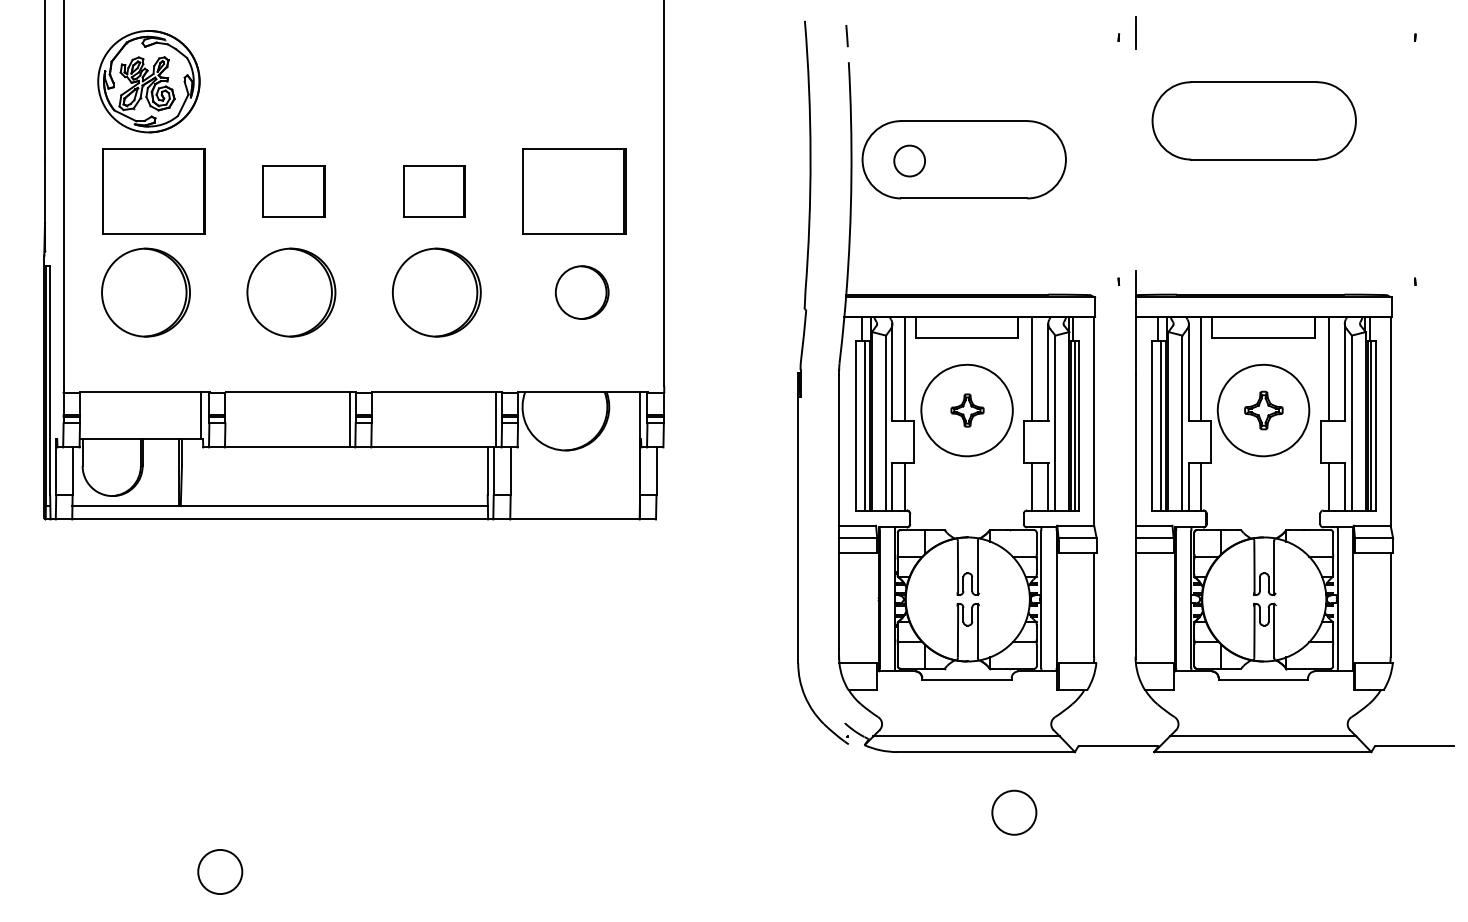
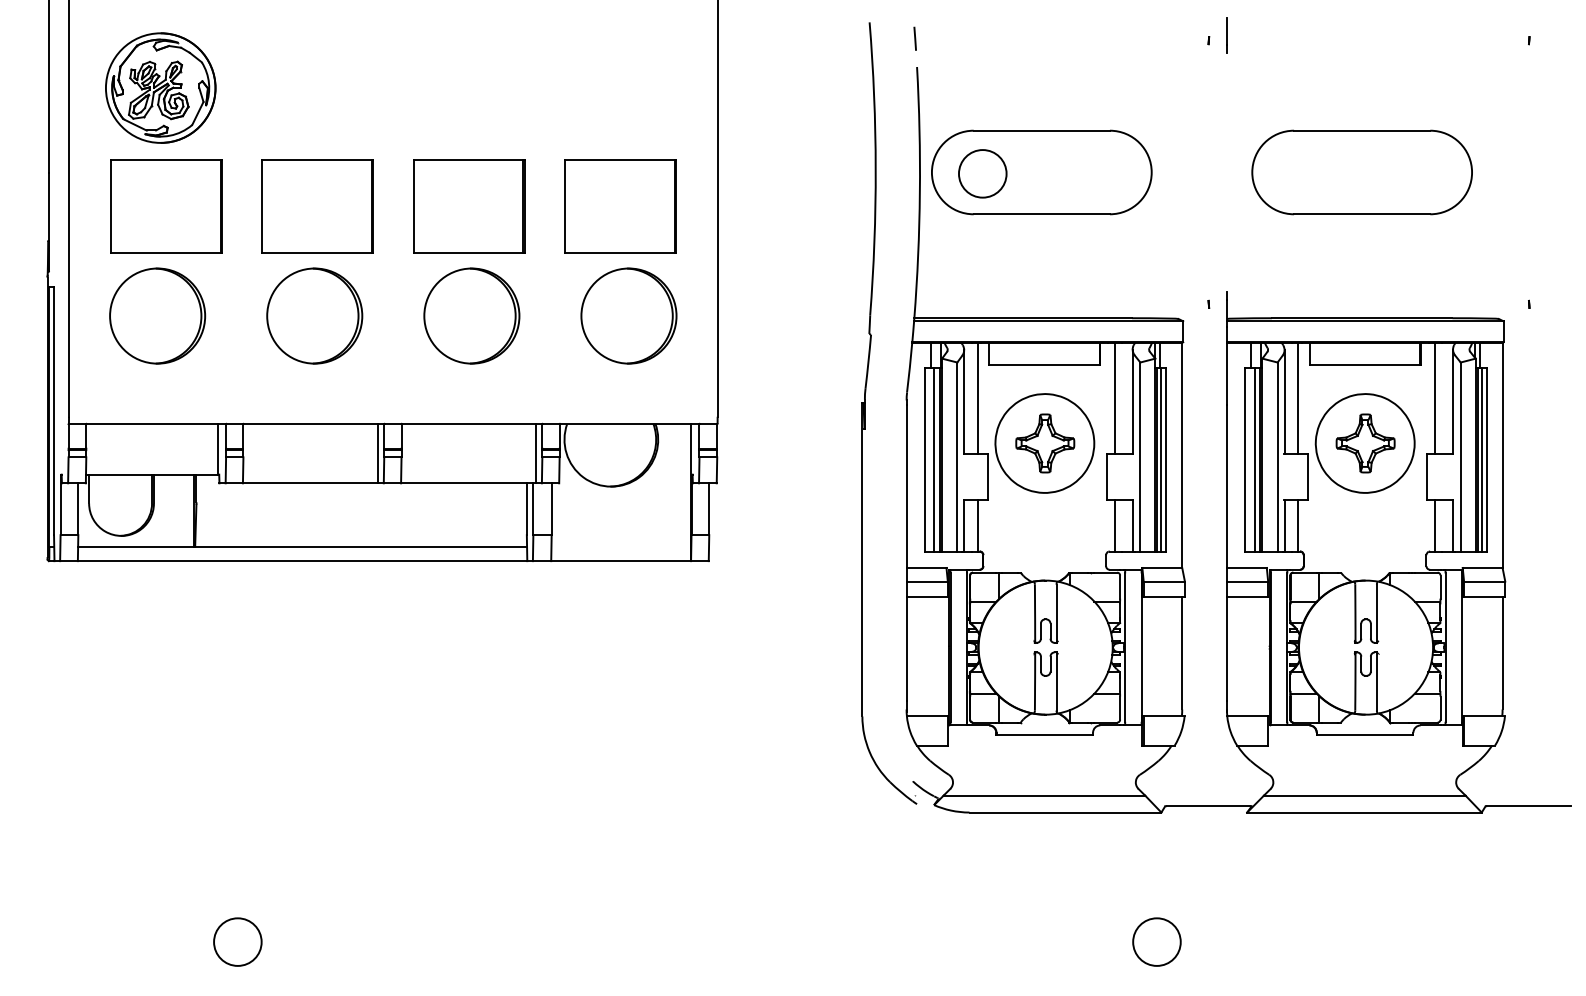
part: (1253, 120) -> (1361, 172), moved
circle: (909, 160) -> (982, 173), size x1.43
part: (293, 191) -> (317, 206), size x1.67
part: (434, 191) -> (469, 206), size x1.67
part: (581, 292) -> (628, 315), size x1.67
part: (967, 410) -> (1045, 443), size x1.67
part: (1263, 410) -> (1365, 443), size x1.43
circle: (1013, 812) -> (1156, 941), moved

